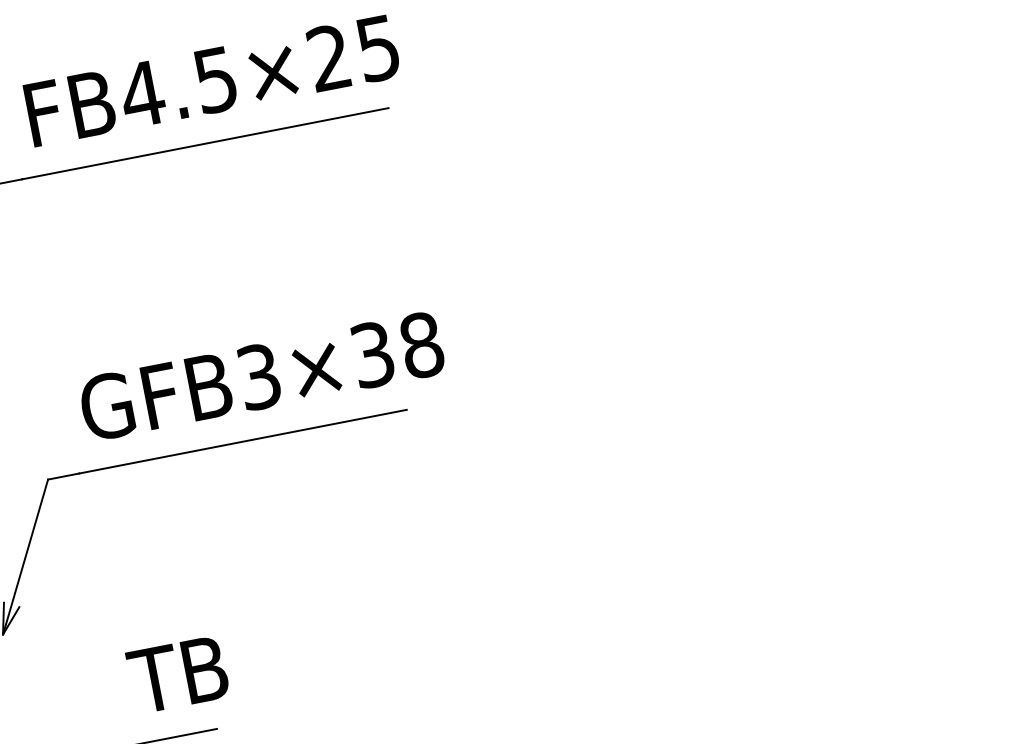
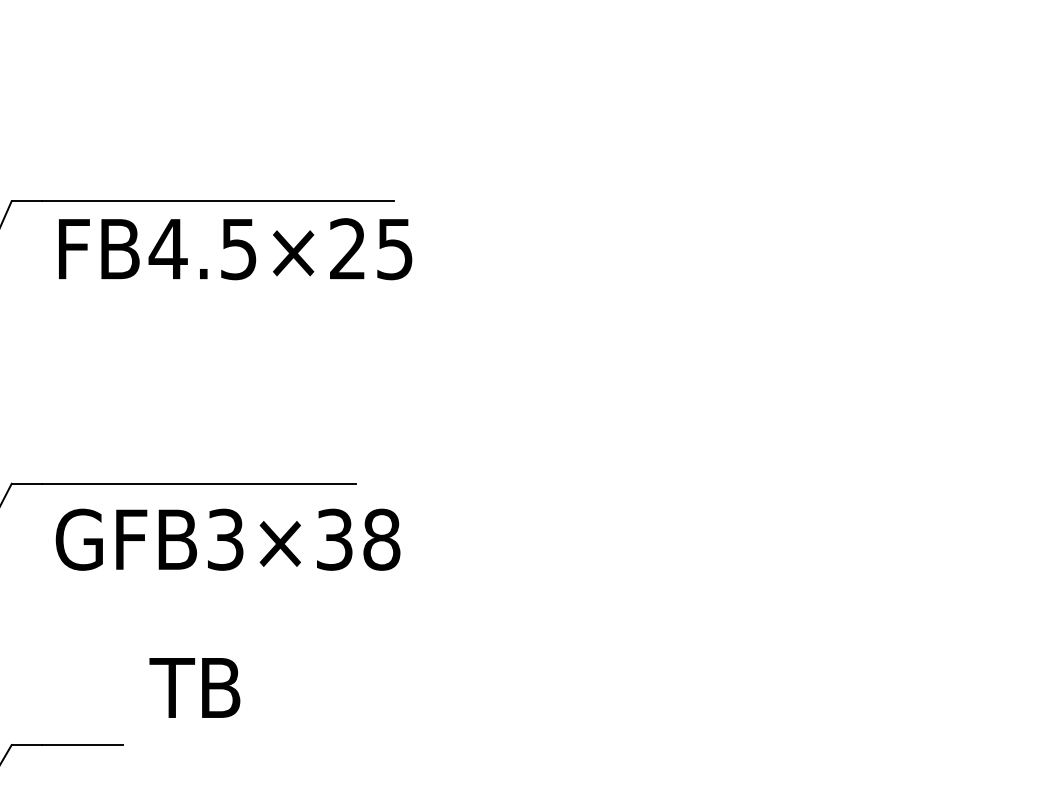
text: (212, 81) -> (235, 249), moved
text: (261, 376) -> (227, 539), moved
text: (177, 674) -> (194, 687), moved

